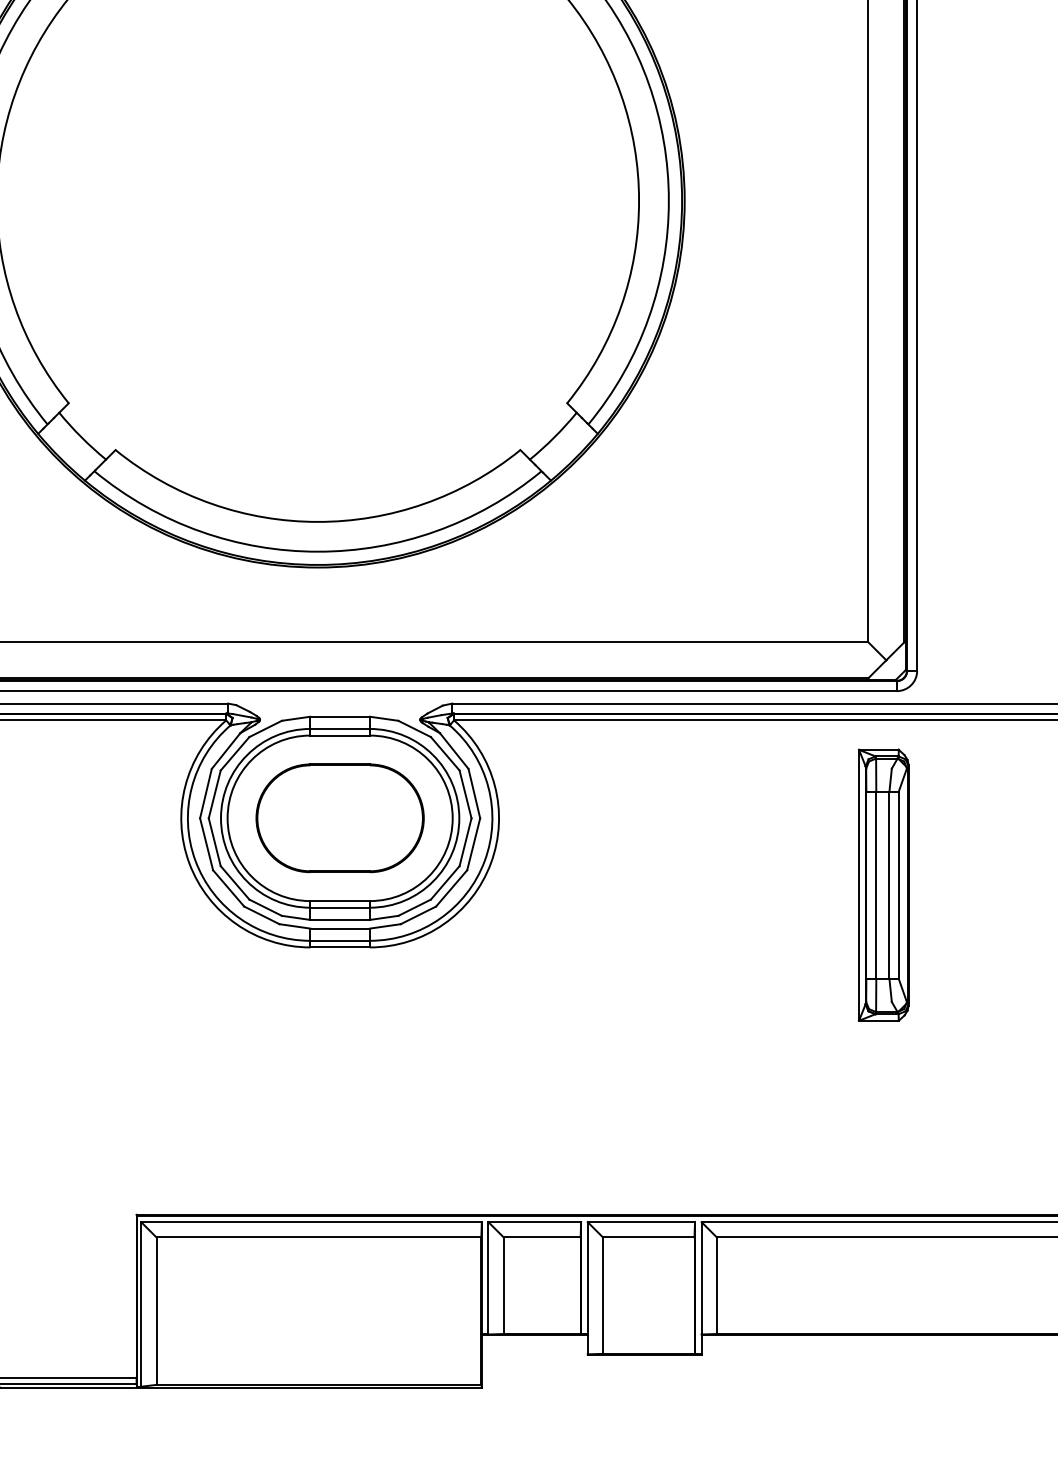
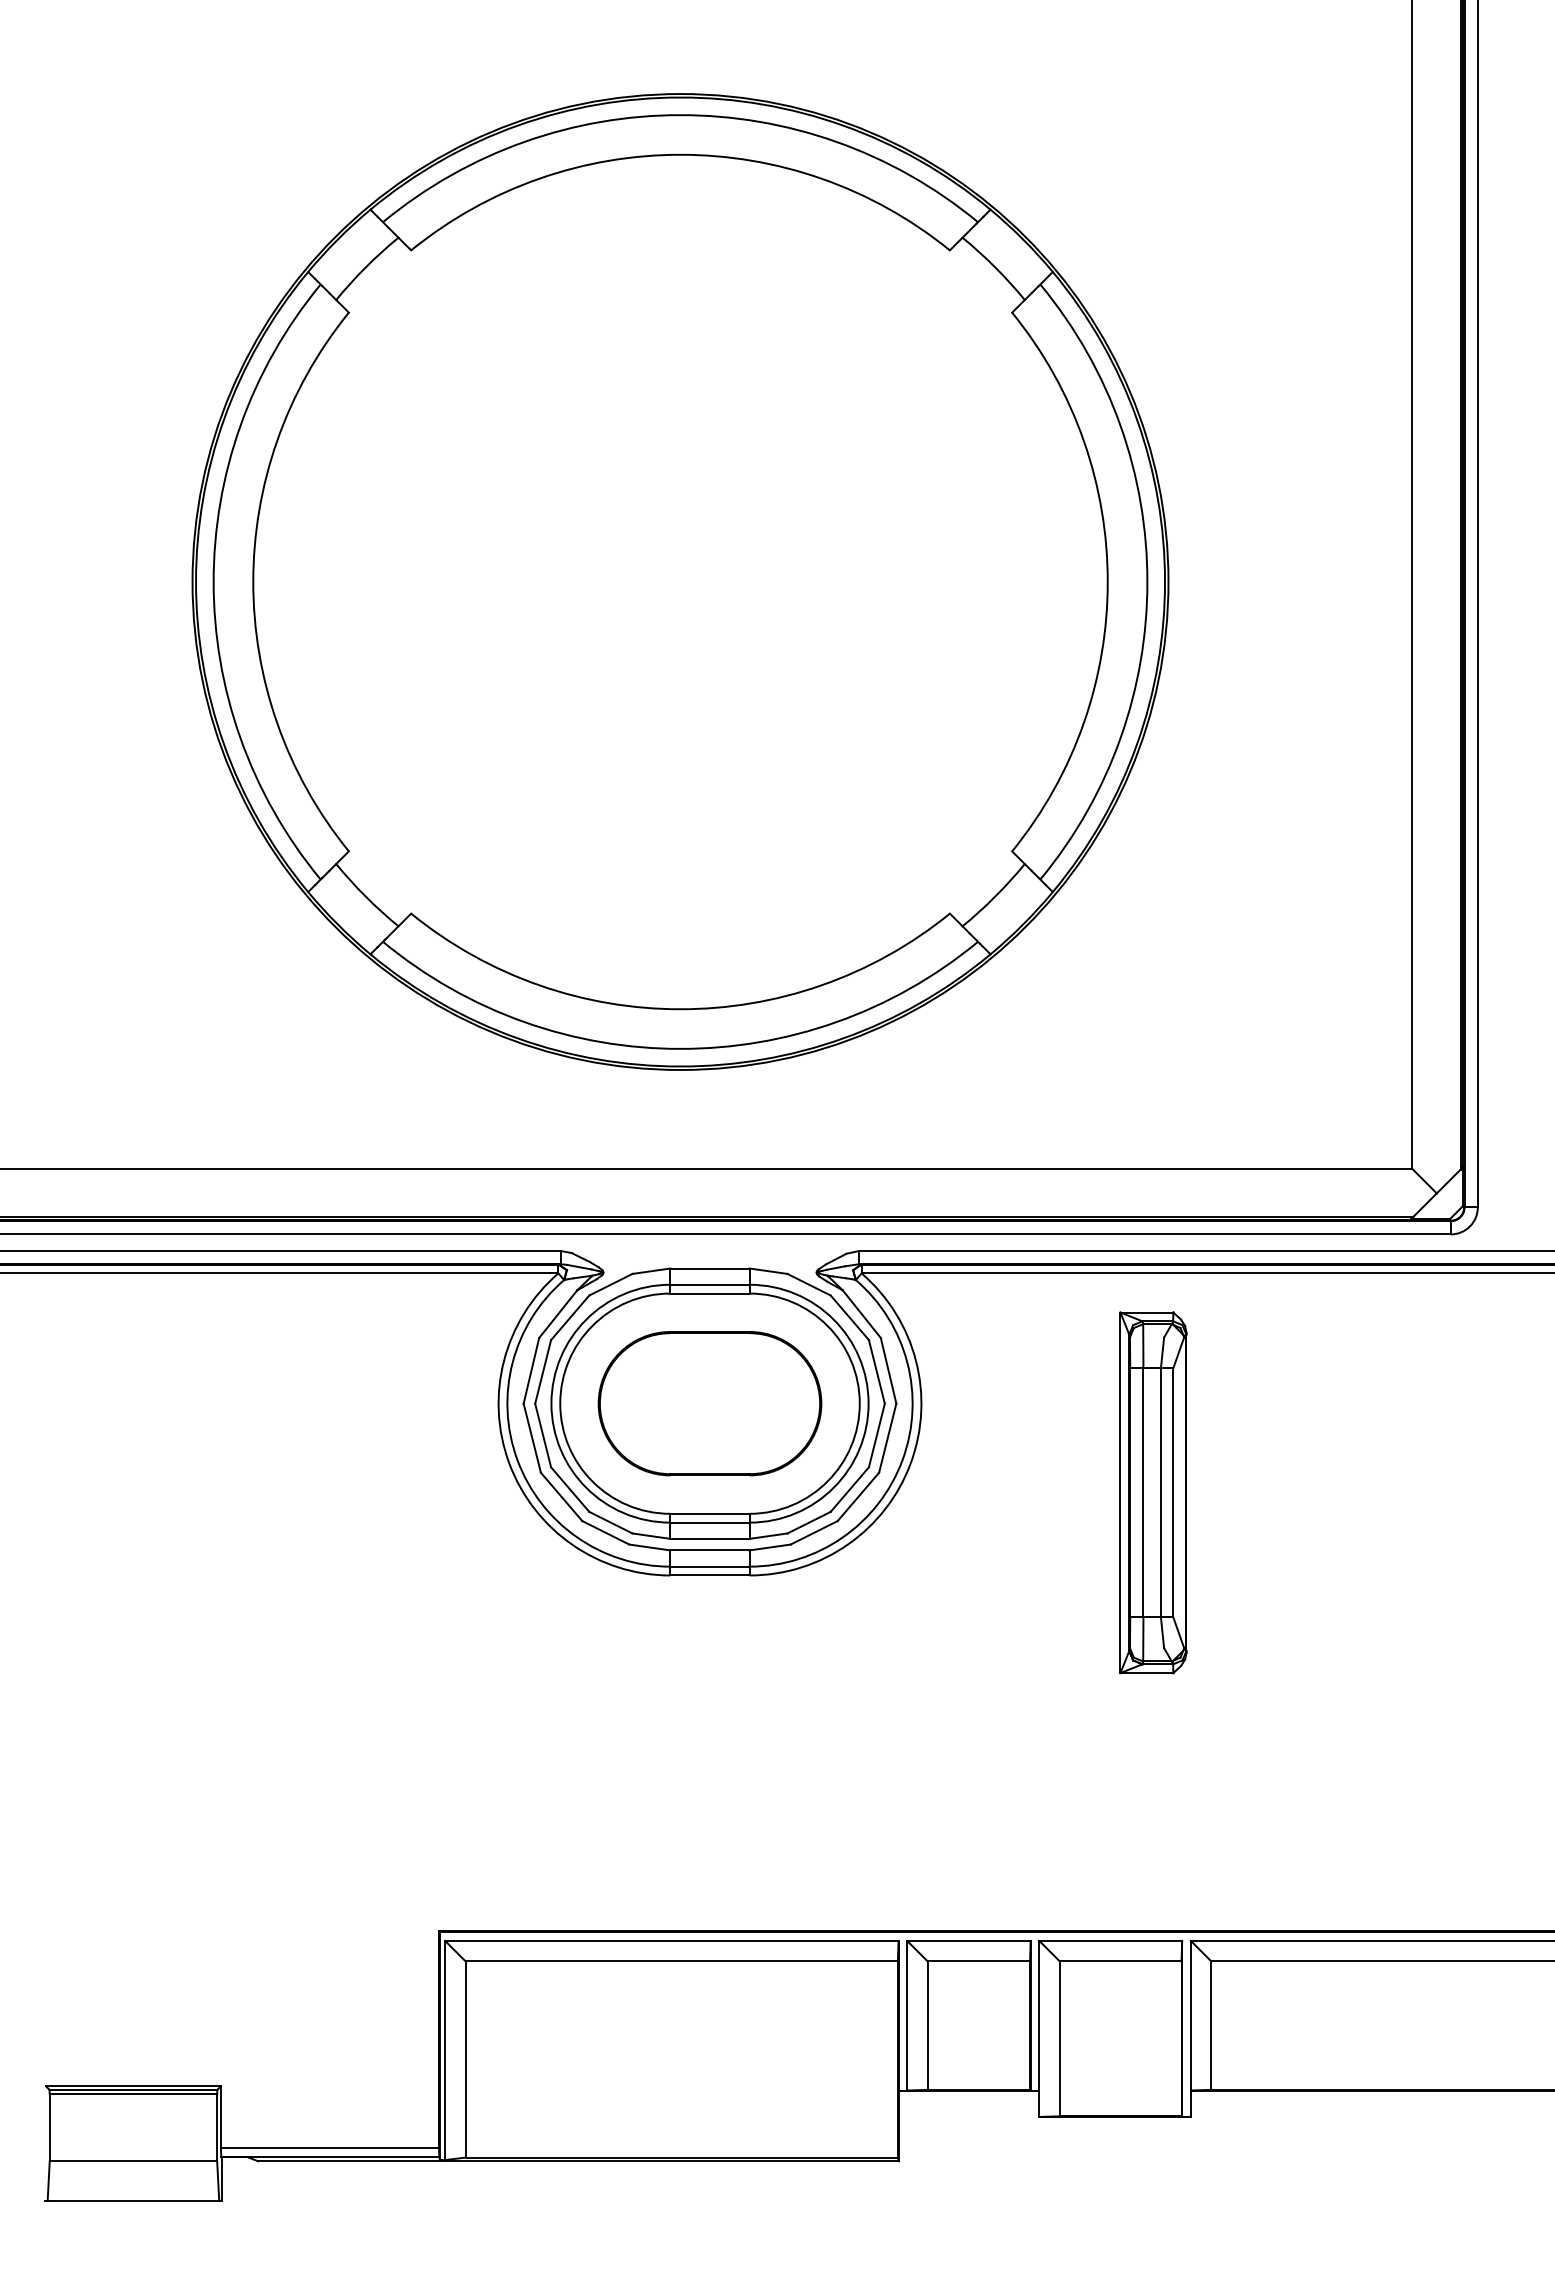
part: (883, 885) -> (1153, 1492), moved

